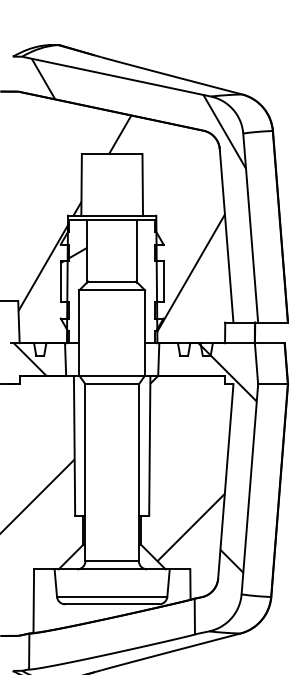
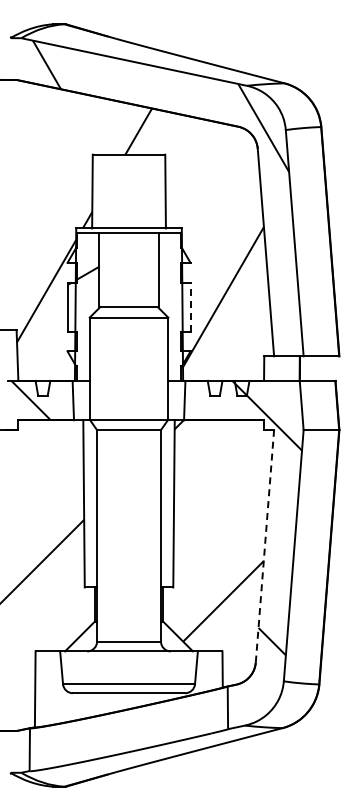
line: (163, 281) -> (190, 307), solid -> dashed
line: (225, 481) -> (264, 546), solid -> dashed

